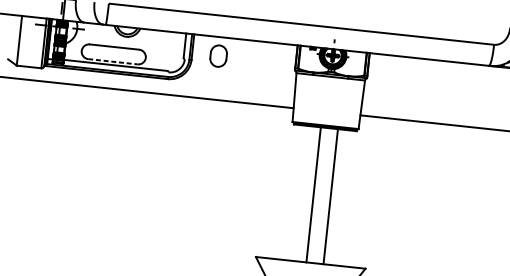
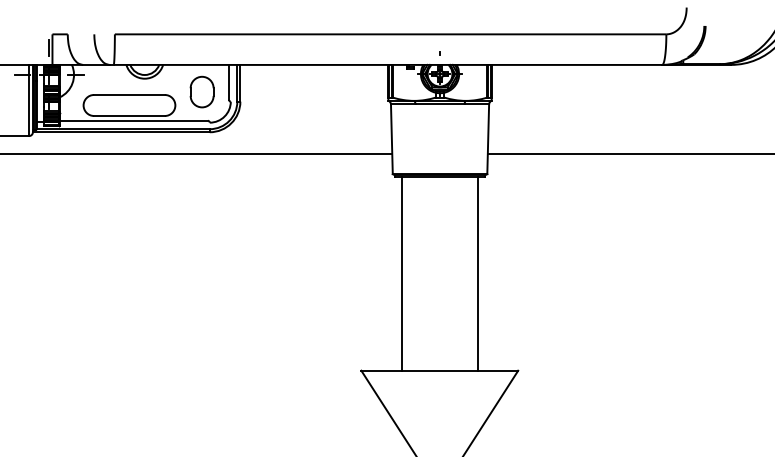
part: (218, 55) -> (201, 91), moved
line: (112, 62) -> (129, 116), dashed -> solid
line: (313, 194) -> (401, 273), moved
line: (331, 196) -> (478, 273), moved

